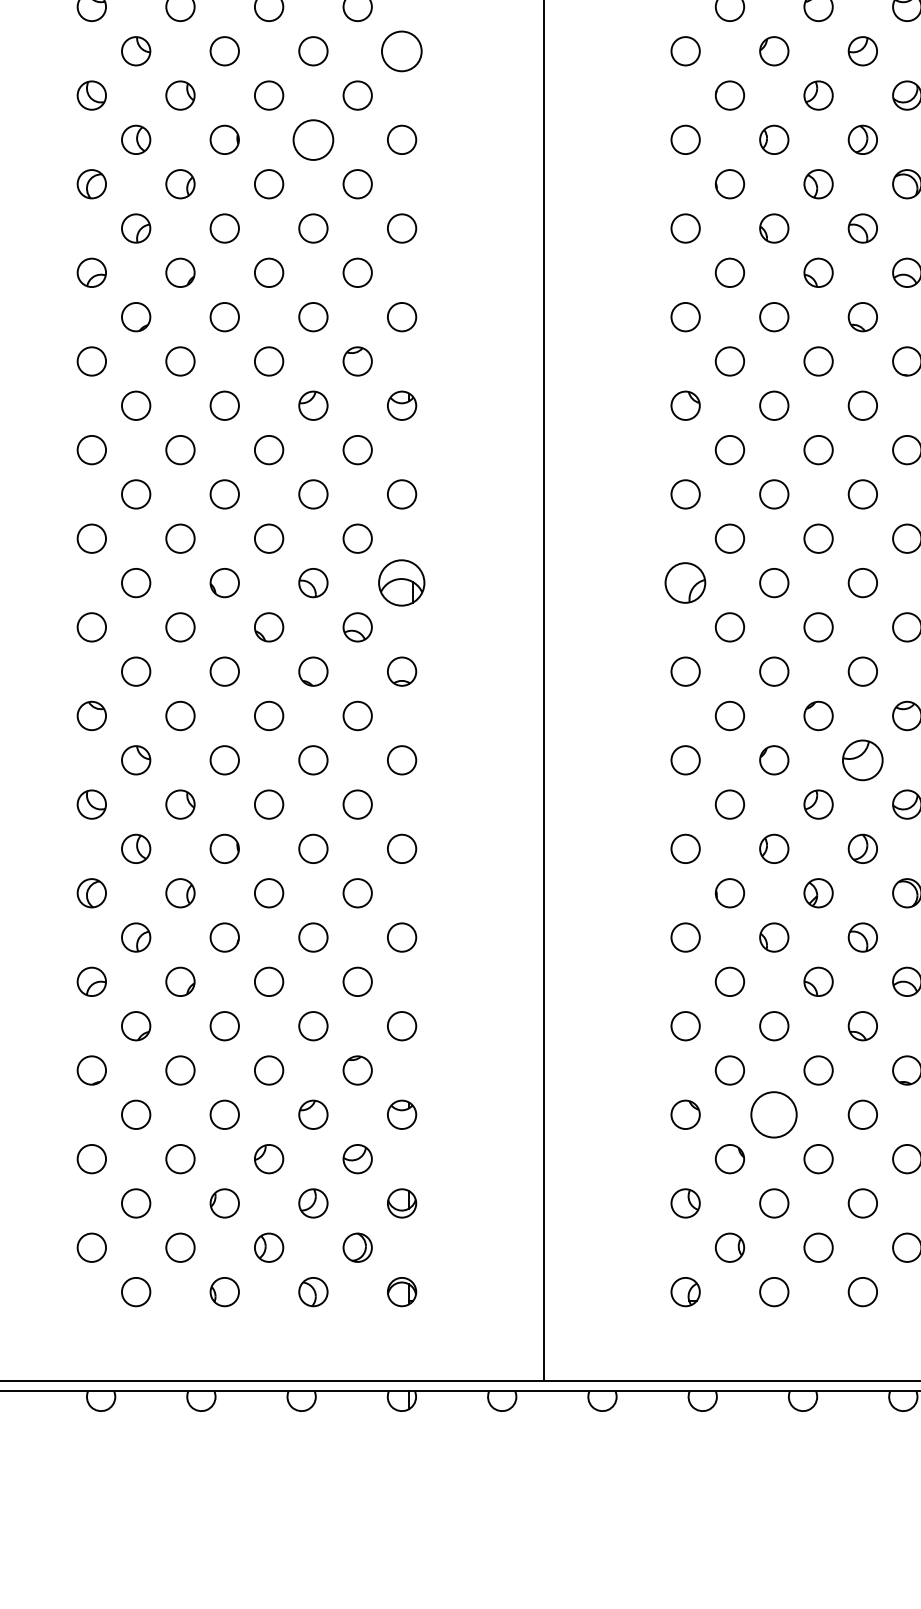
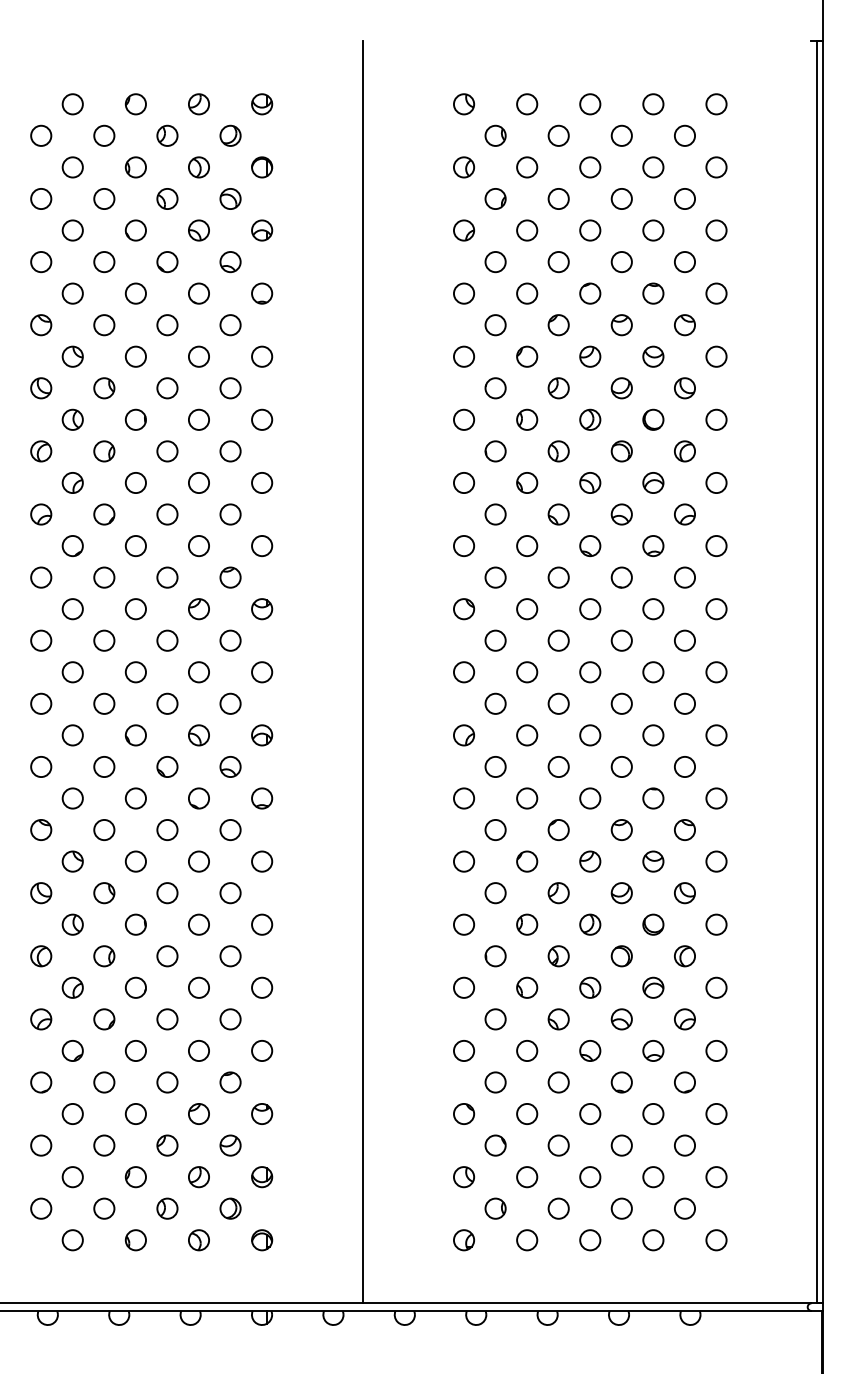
circle: (402, 50) -> (262, 356), size x0.71
circle: (312, 139) -> (198, 419), size x0.71
part: (402, 583) -> (262, 735), size x0.62
part: (686, 583) -> (464, 735), size x0.71
part: (863, 760) -> (590, 861), size x0.71
circle: (774, 1114) -> (527, 1113), size x0.62

